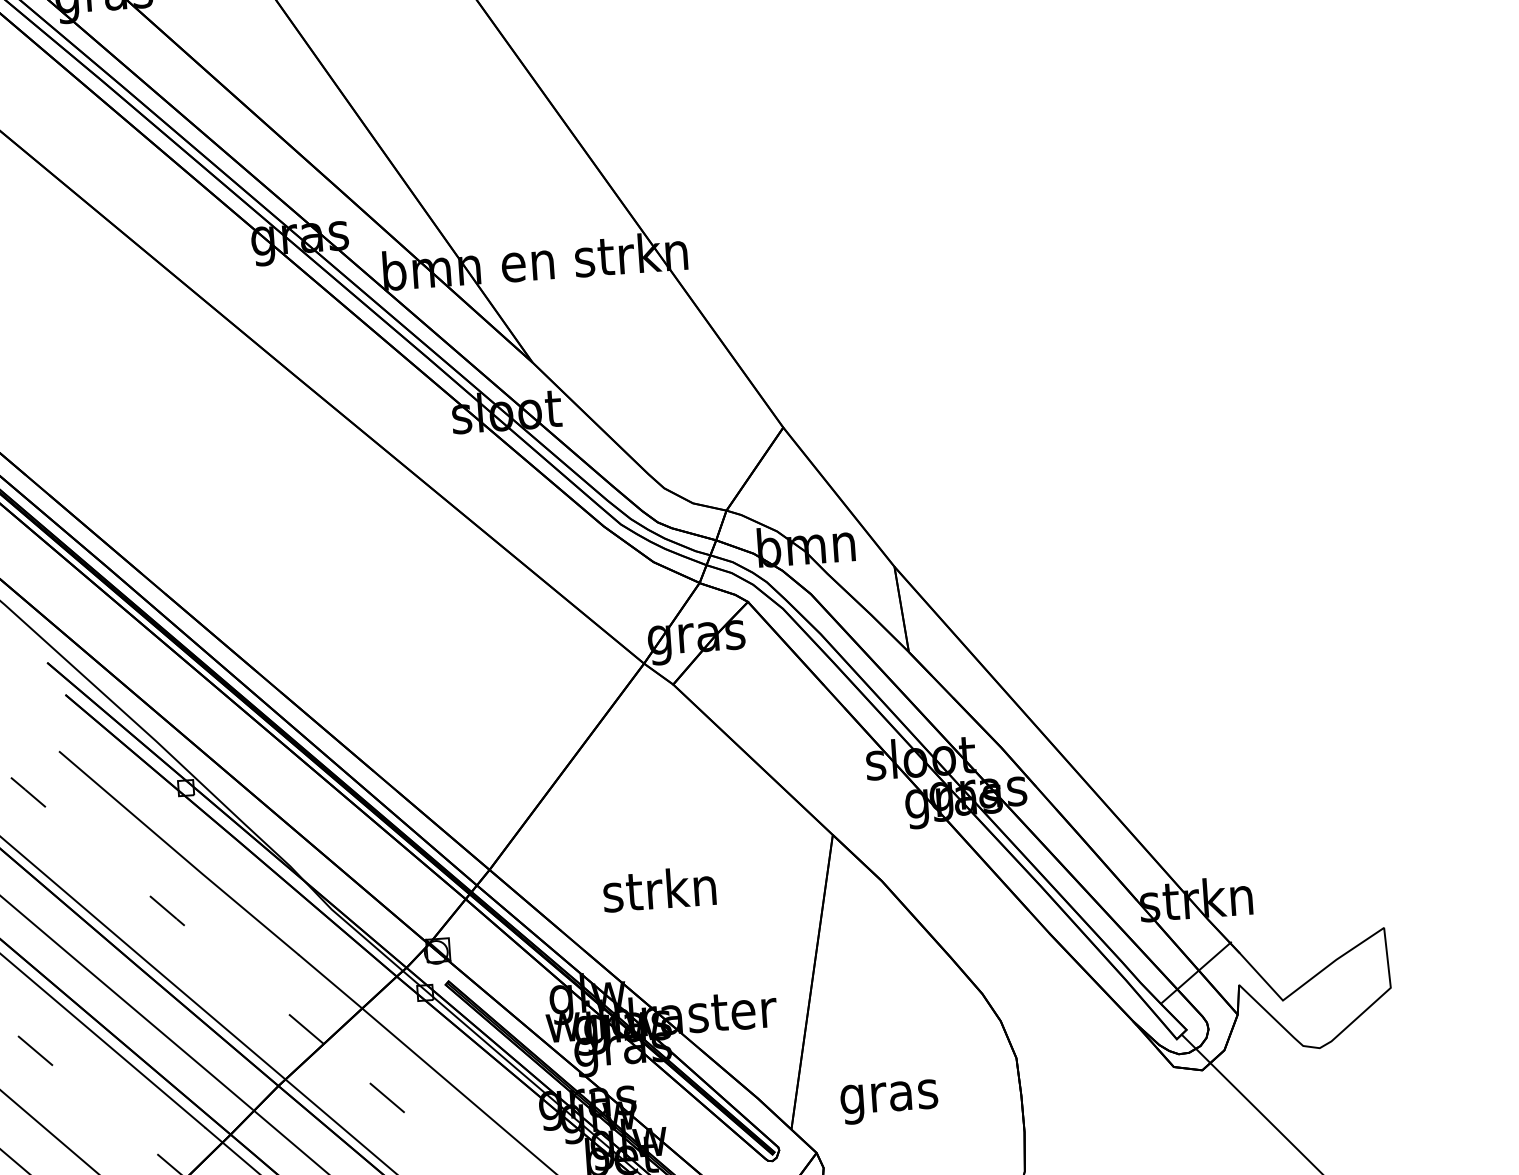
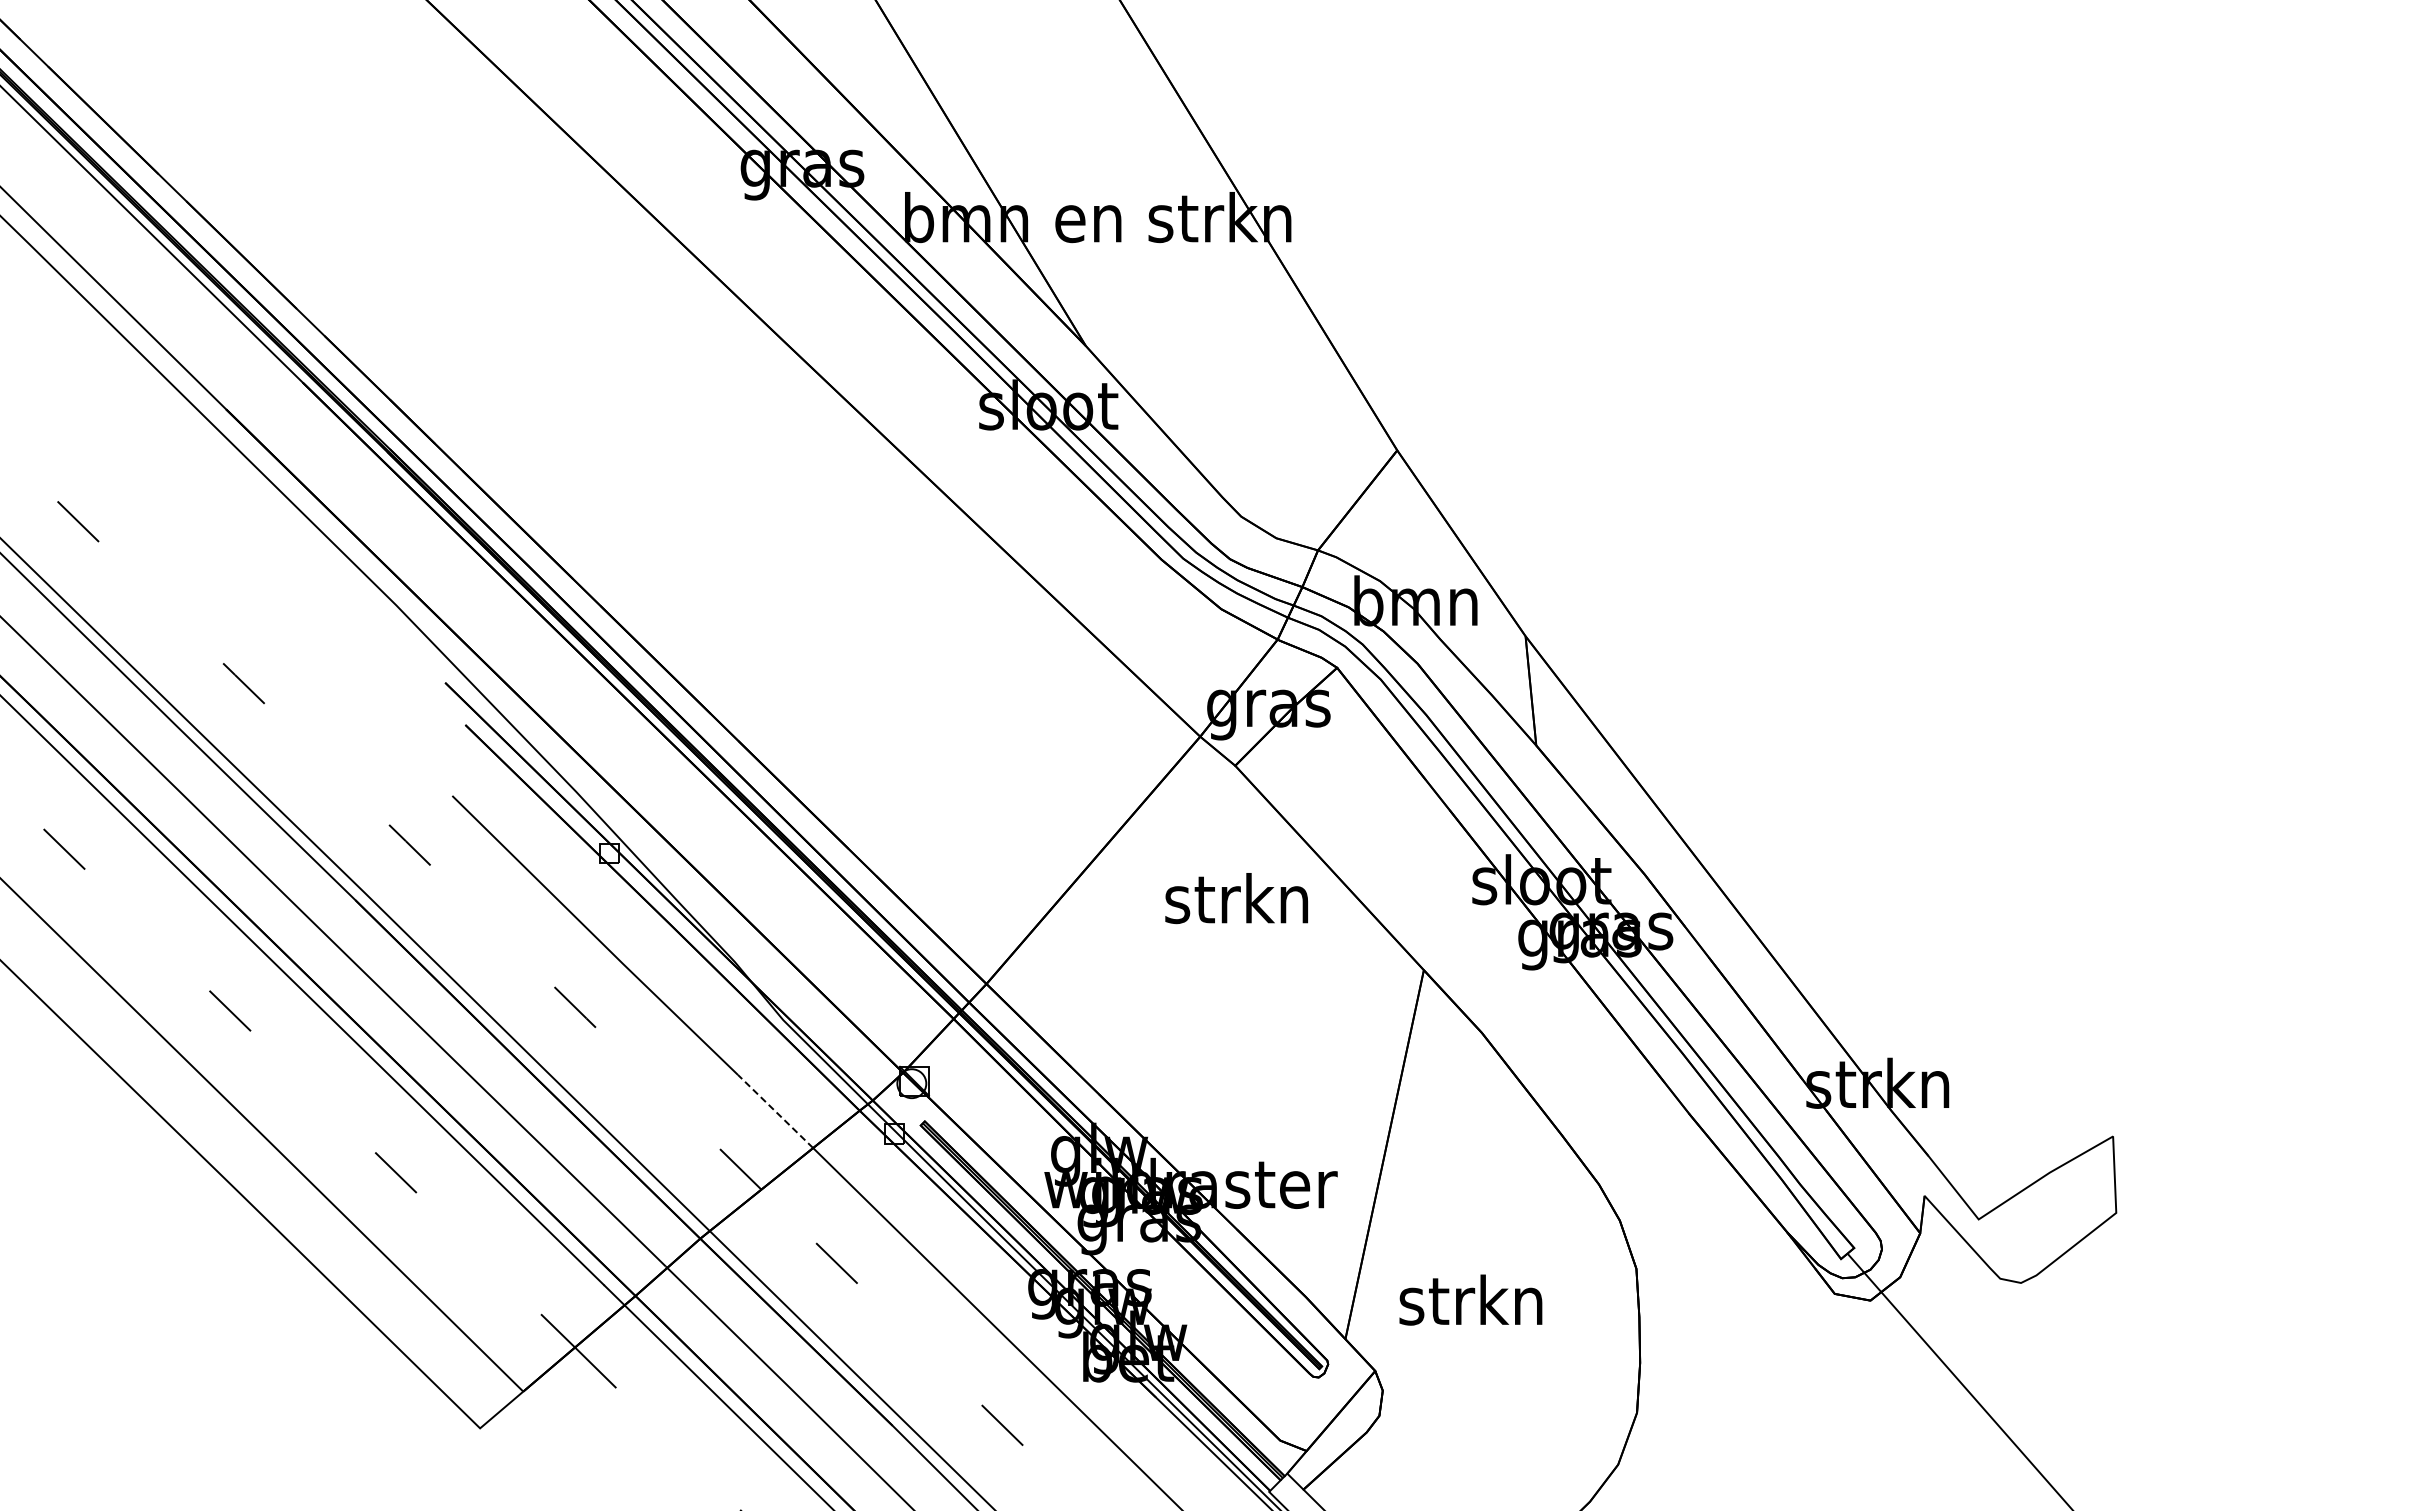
text: (659, 889) -> (1236, 898), moved
line: (1196, 972) -> (1871, 1176), removed
line: (330, 981) -> (775, 1111), solid -> dashed
text: (888, 1096) -> (1470, 1306), gras -> strkn

